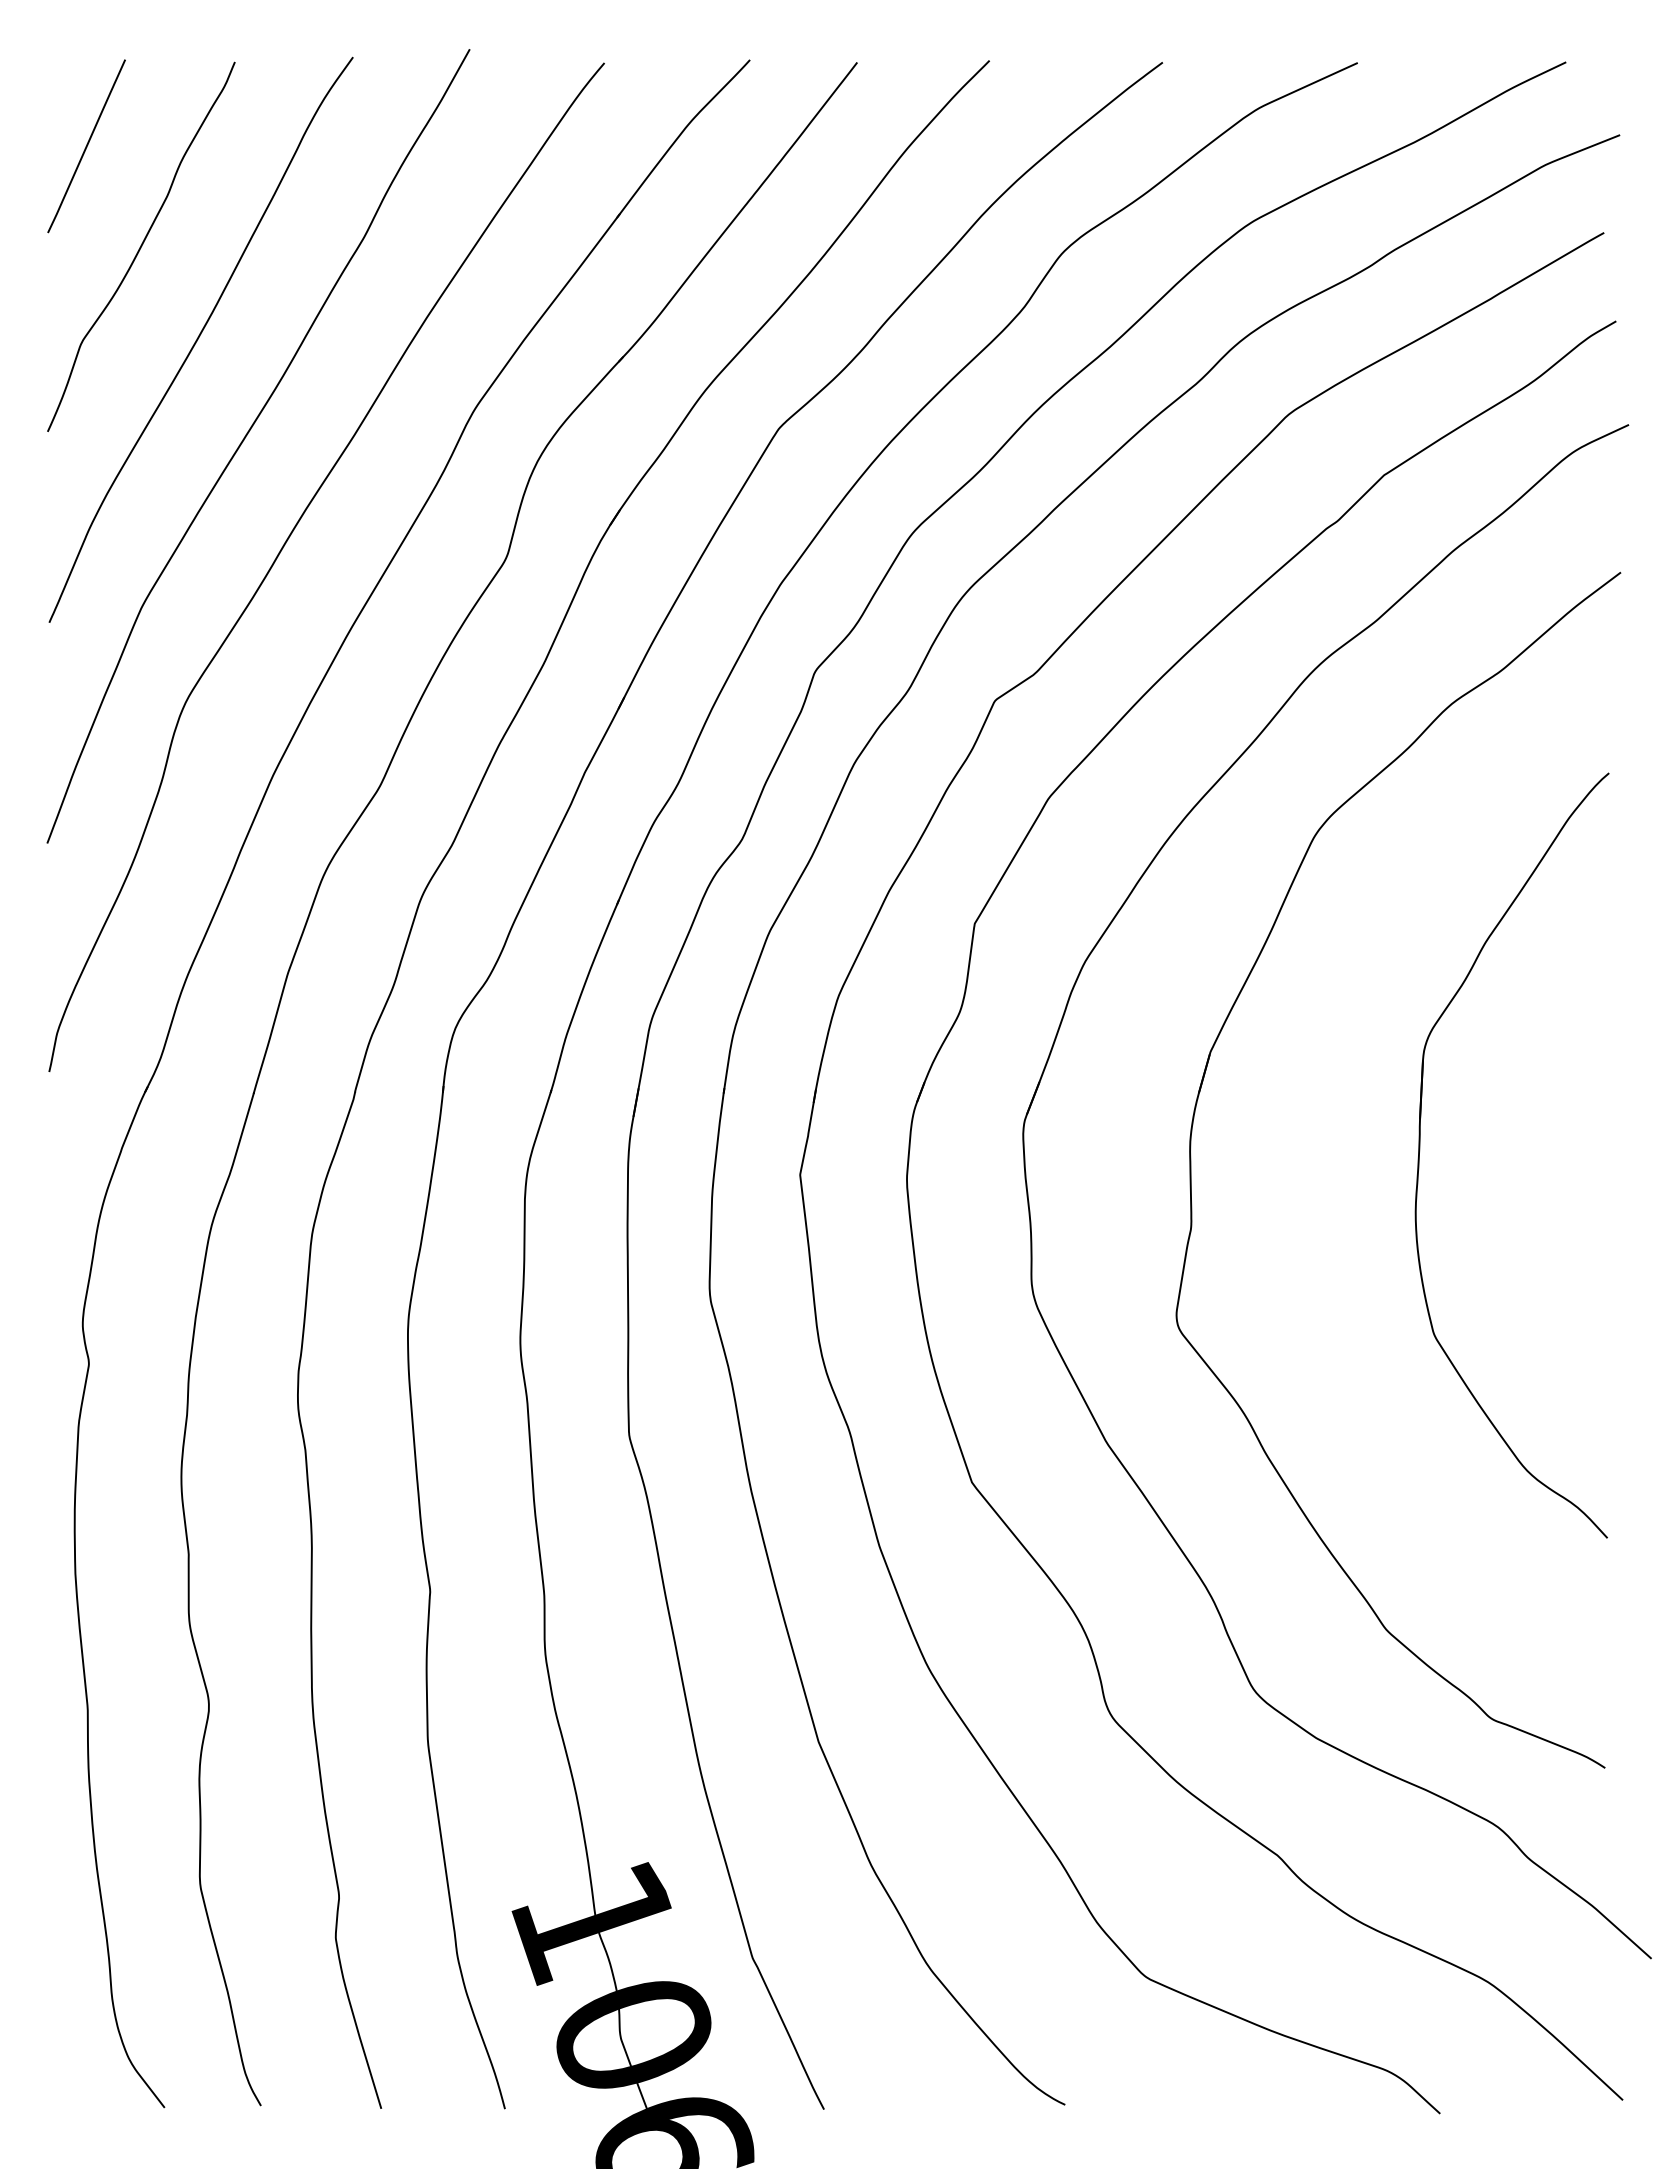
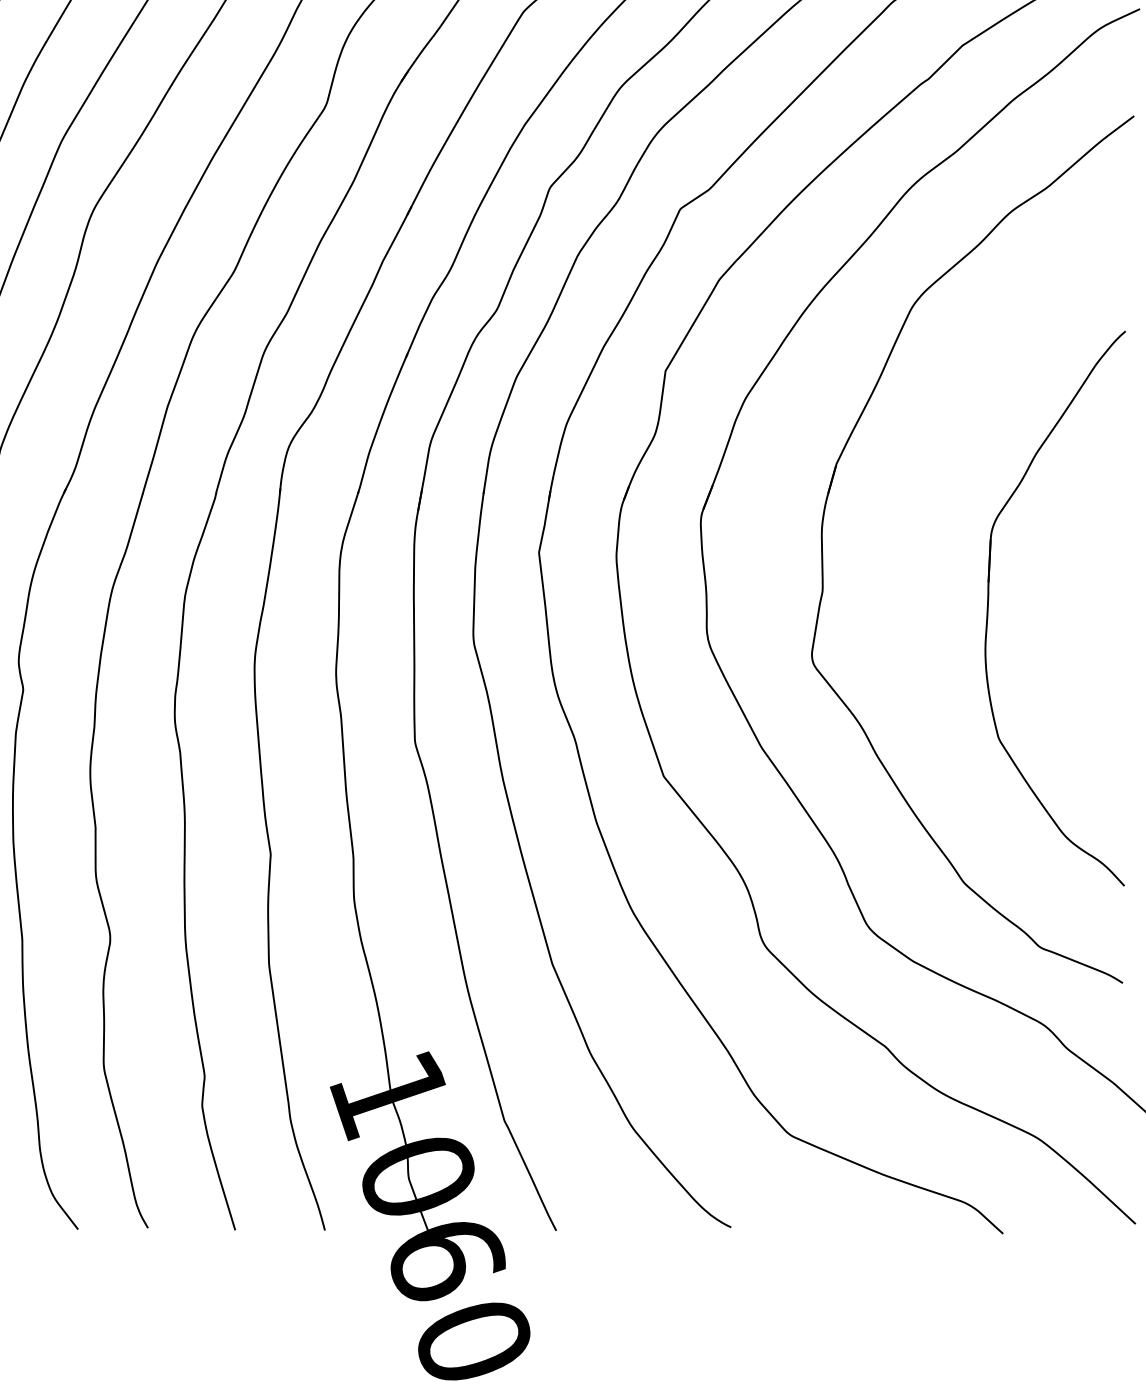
part: (1420, 1150) -> (988, 604), moved

